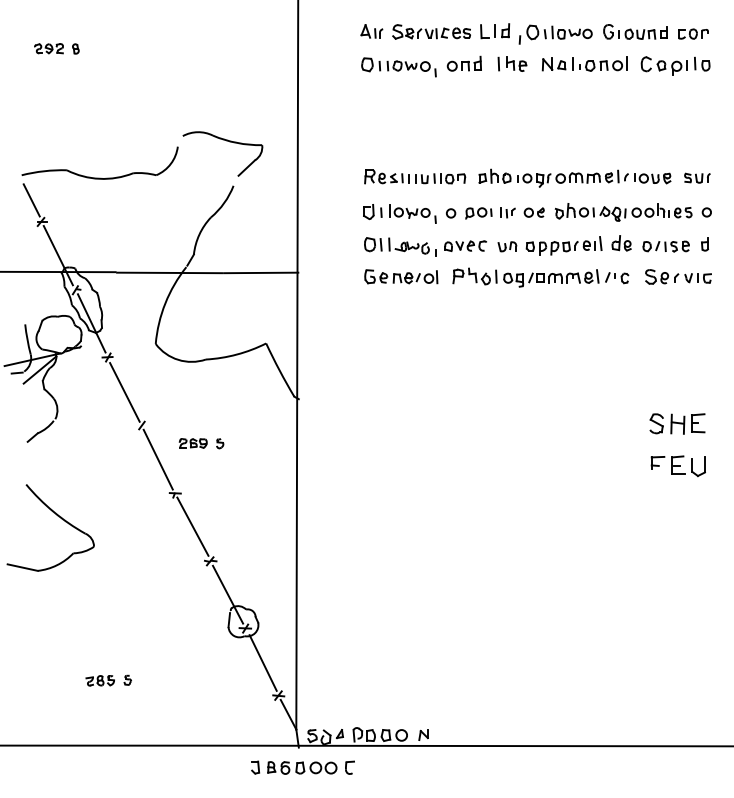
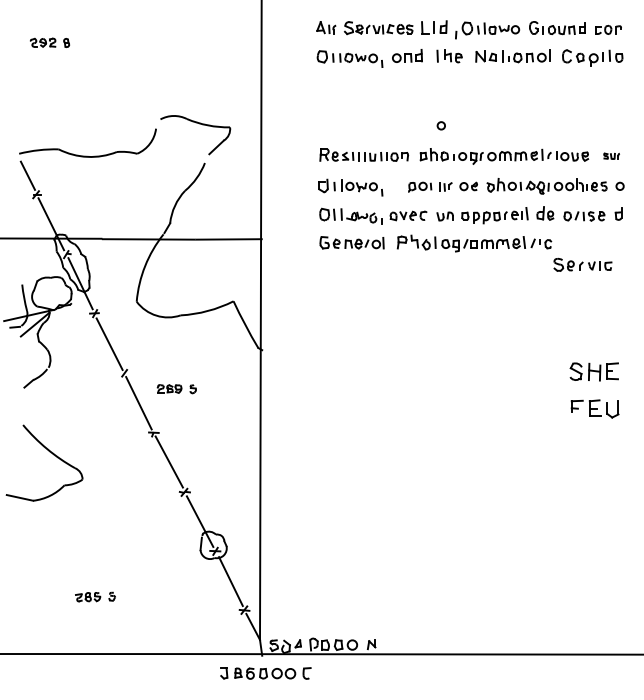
part: (697, 177) -> (611, 155), size x0.7
circle: (450, 213) -> (440, 125), moved
part: (678, 276) -> (582, 264), moved

